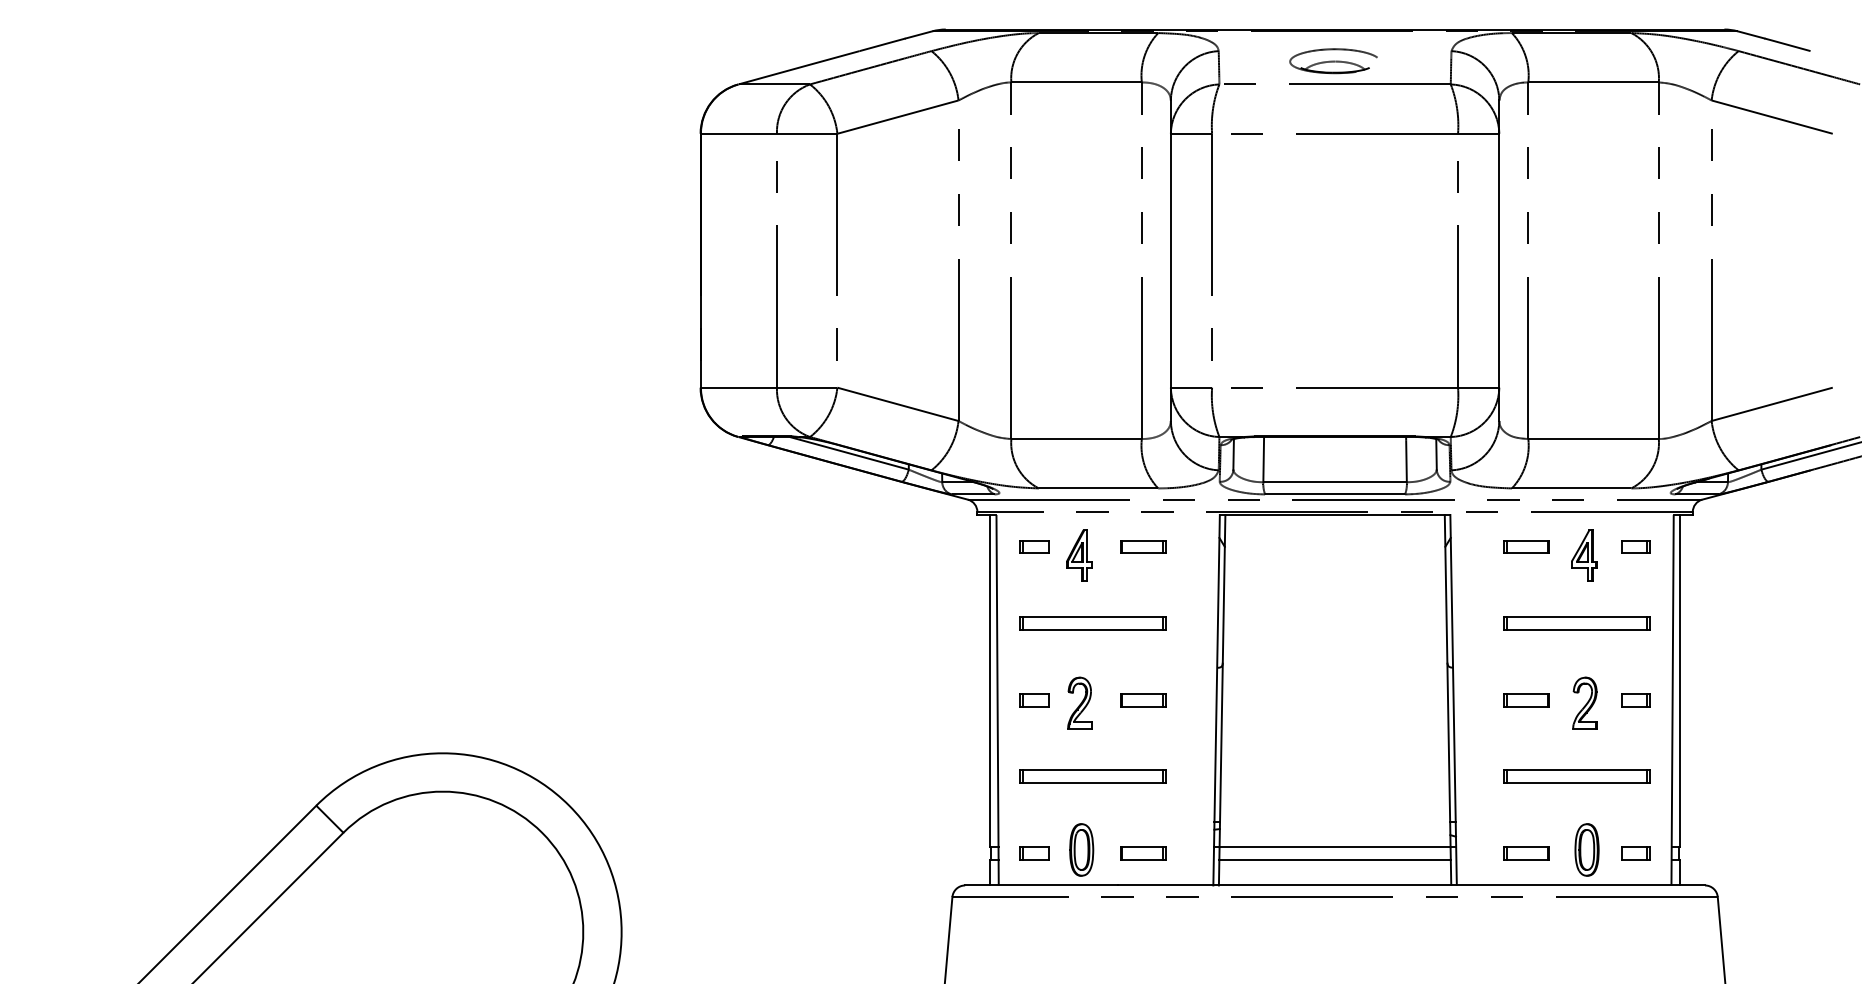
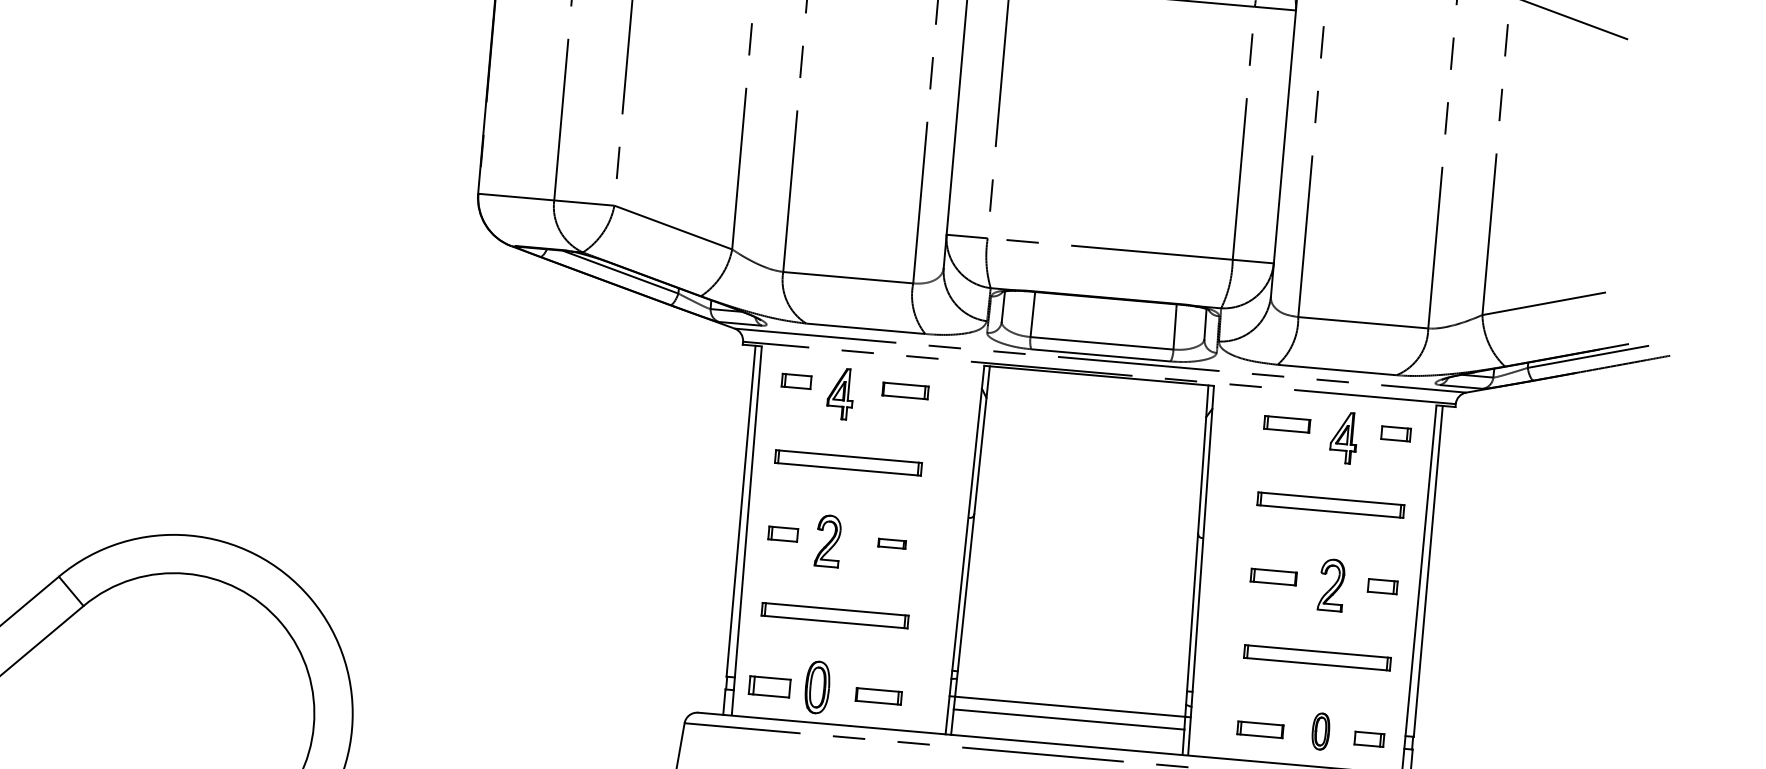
part: (1143, 700) -> (892, 544), size x0.6
part: (1586, 849) -> (1320, 731), size x0.7
part: (1034, 853) -> (770, 686), size x1.4

